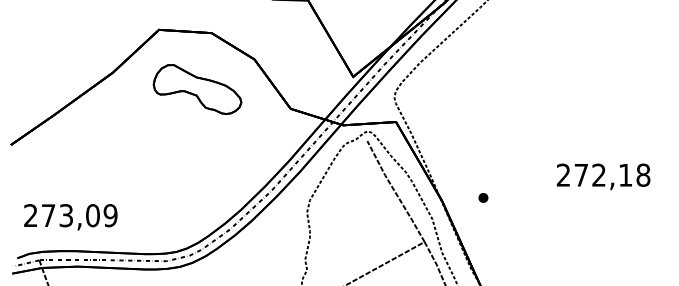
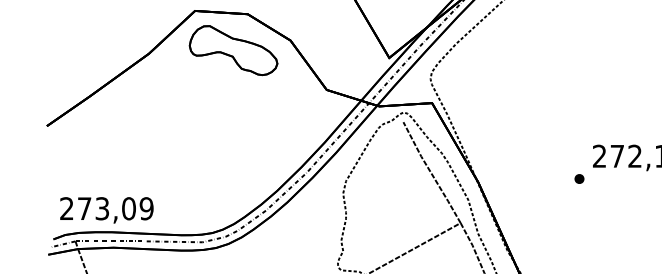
part: (197, 89) -> (233, 50), moved
part: (483, 197) -> (579, 178), moved
text: (70, 217) -> (106, 210), moved

